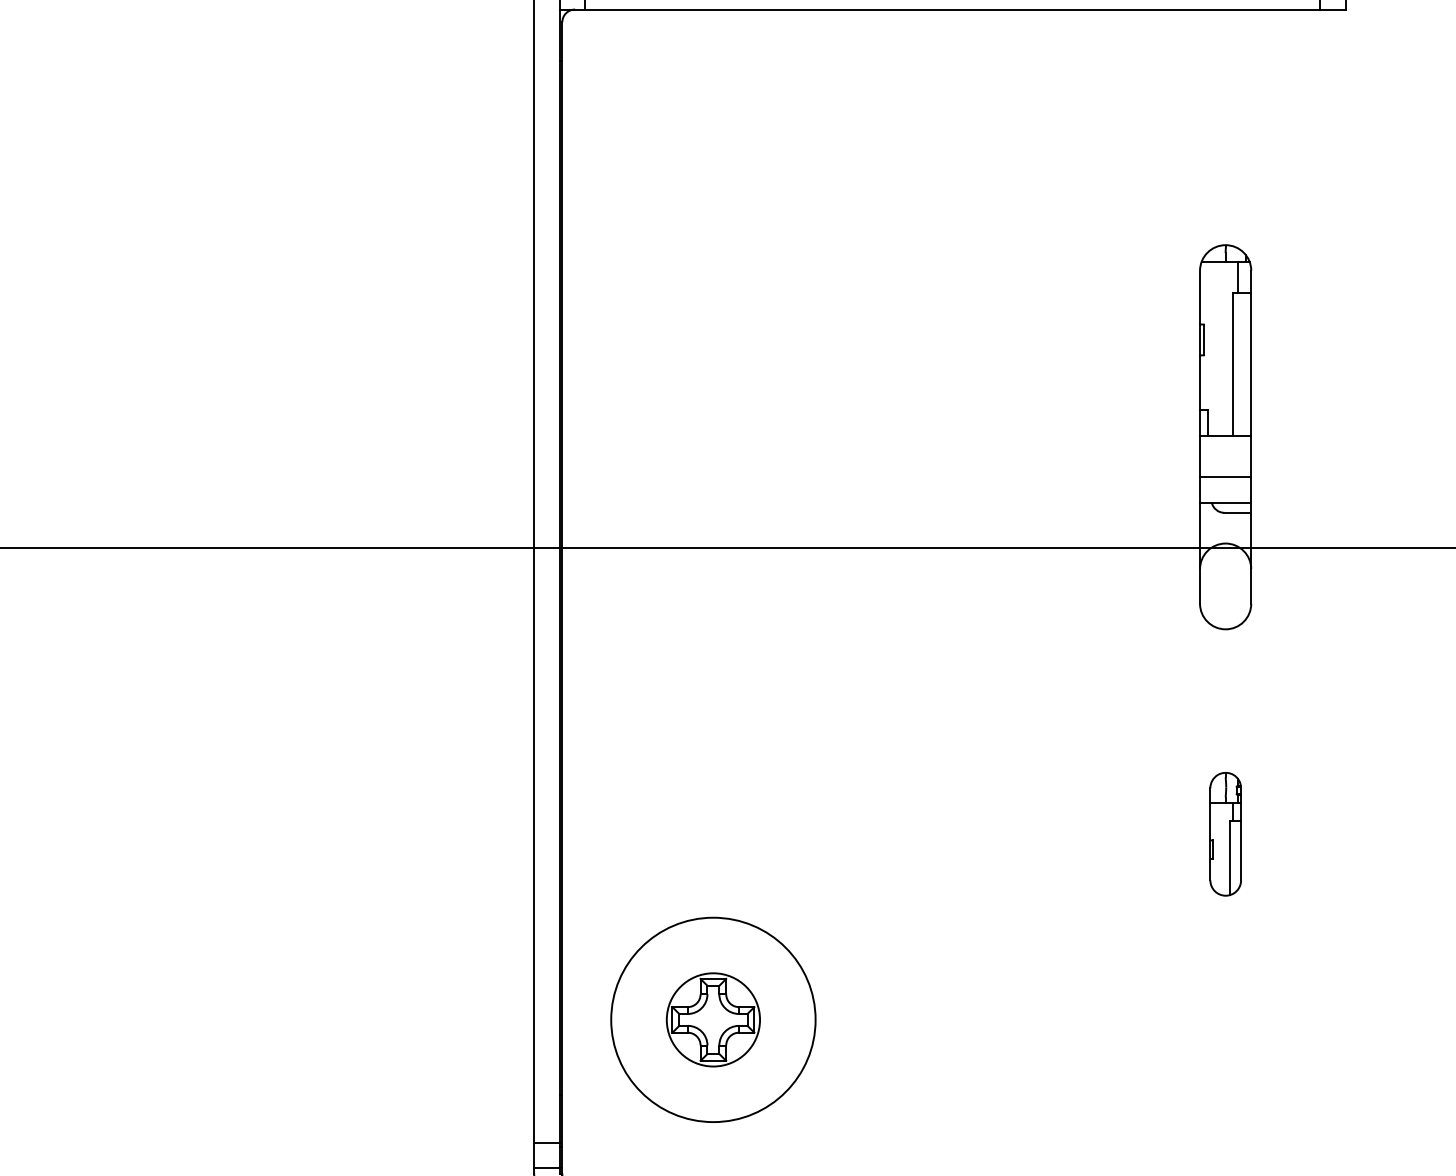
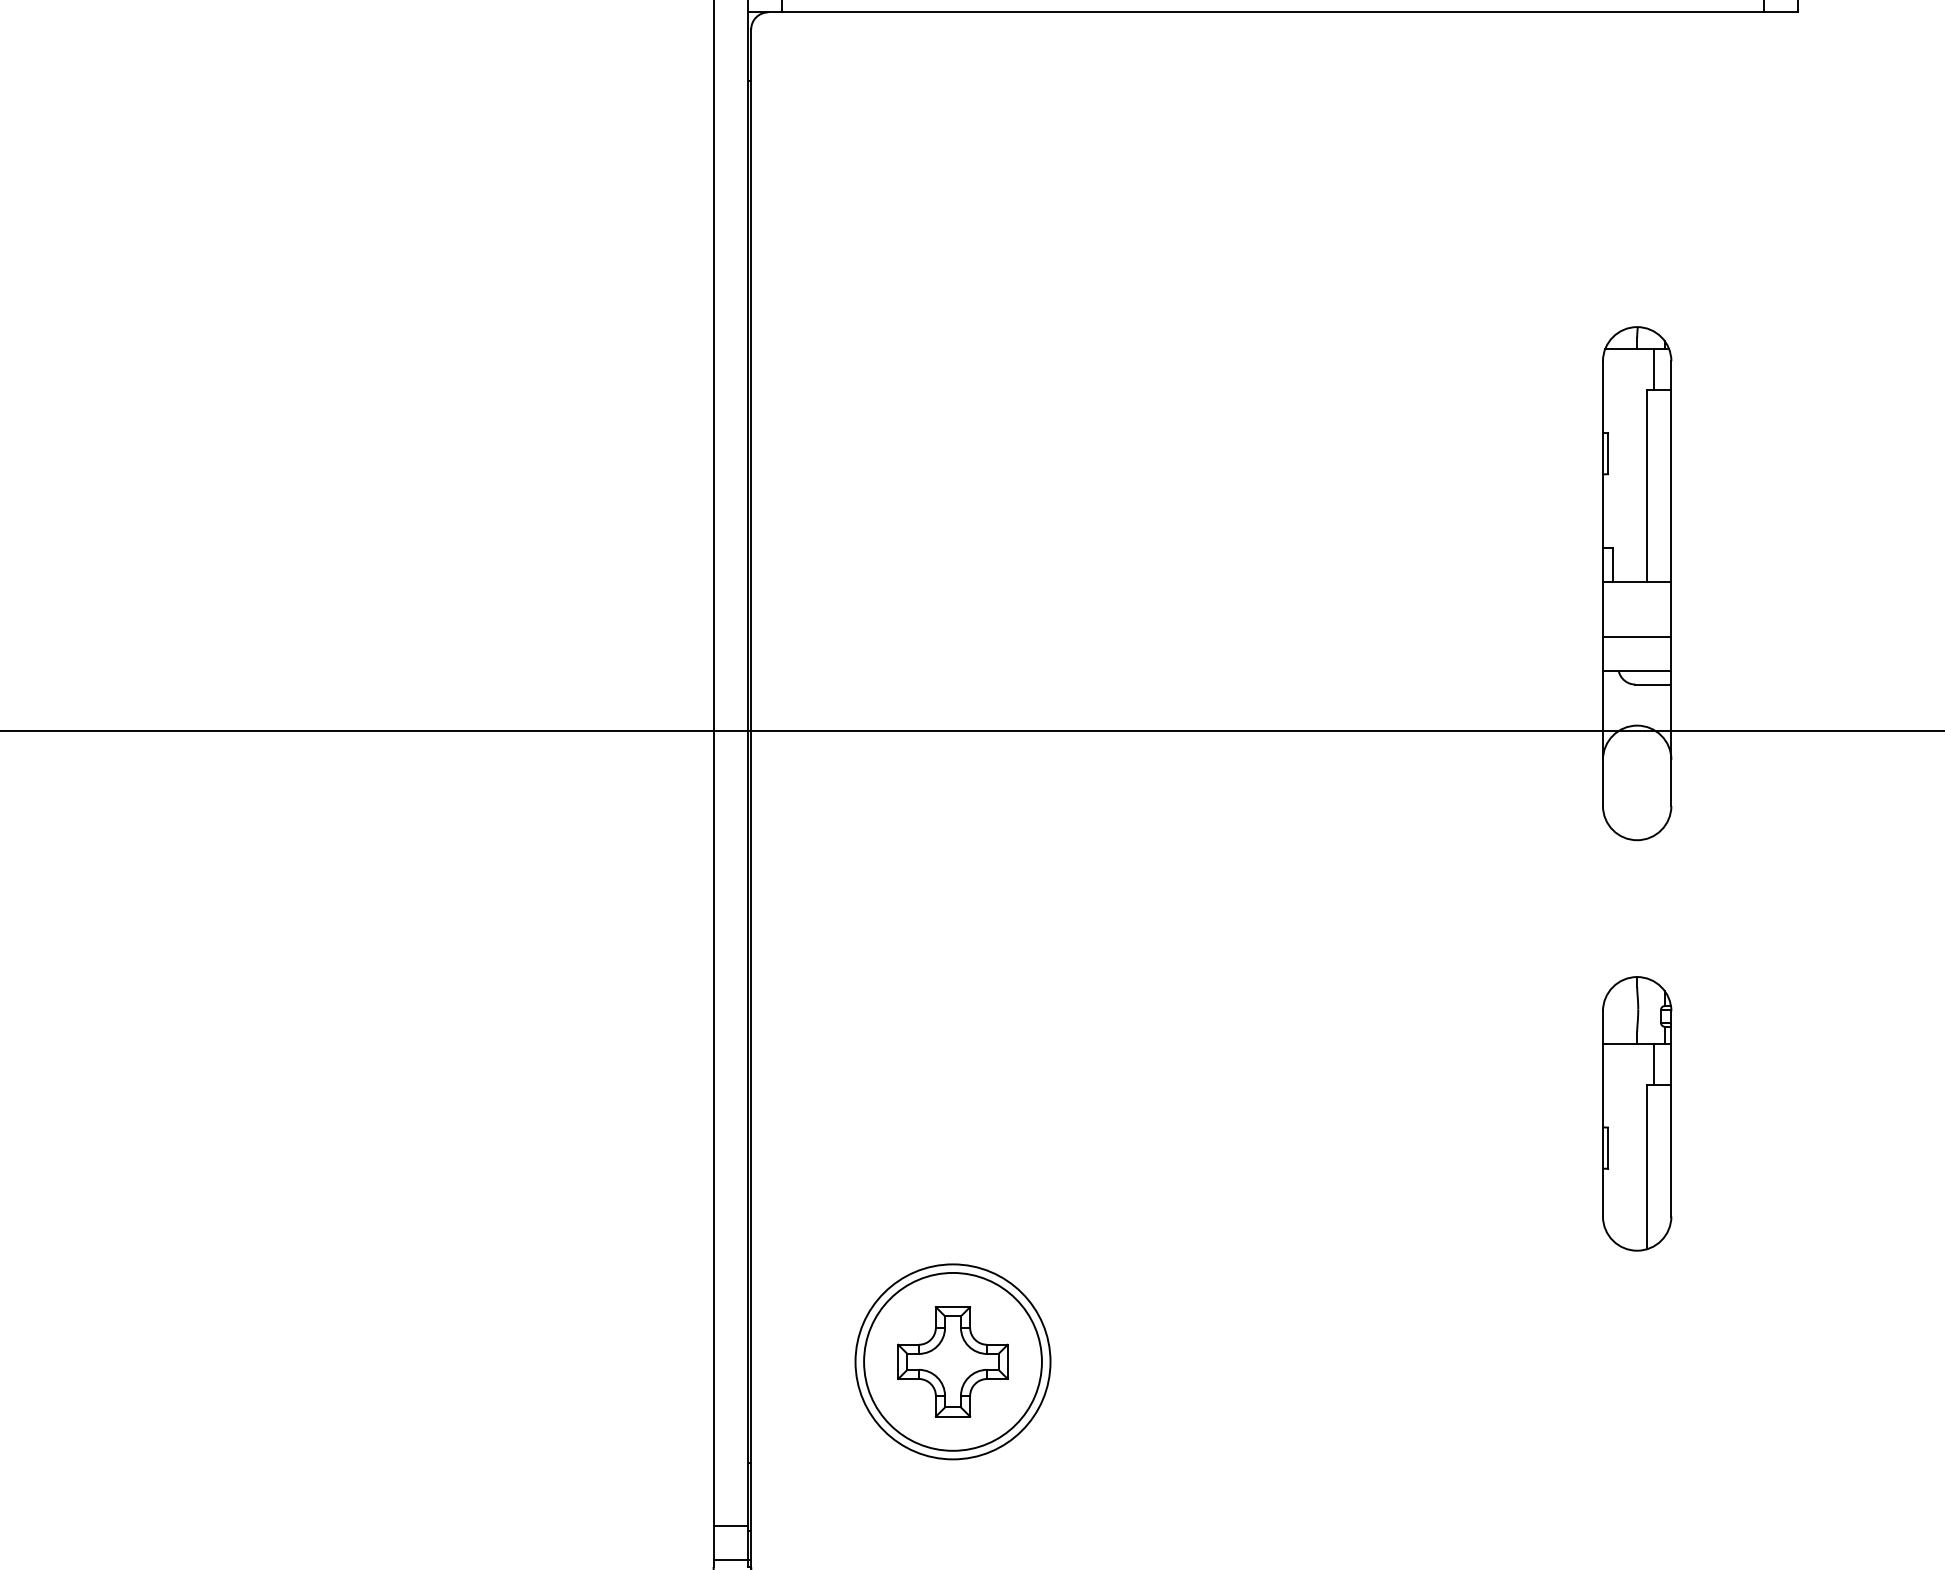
part: (1225, 833) -> (1637, 1113), size x1.67
circle: (713, 1019) -> (952, 1361), size x0.71
circle: (713, 1019) -> (952, 1361), size x1.43

